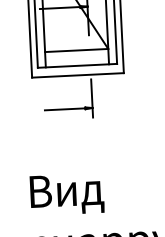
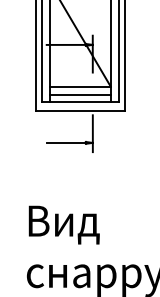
line: (76, 58) -> (79, 94), added

